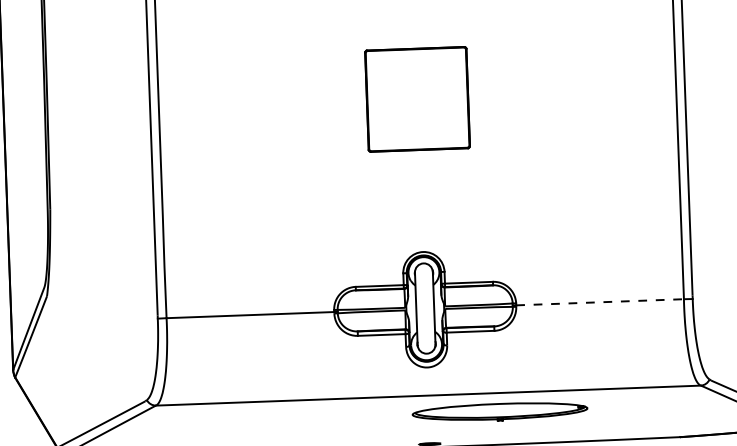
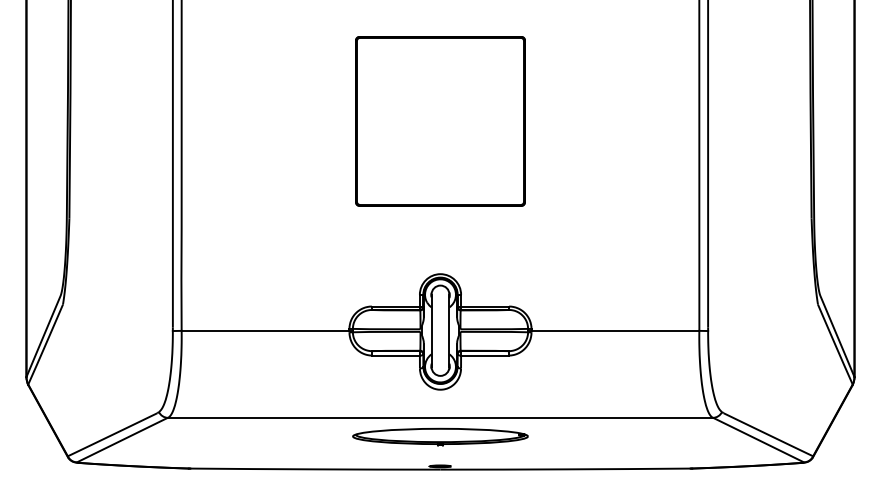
part: (417, 99) -> (440, 121), size x1.67
line: (600, 301) -> (615, 330), dashed -> solid
part: (500, 411) -> (440, 436), moved

